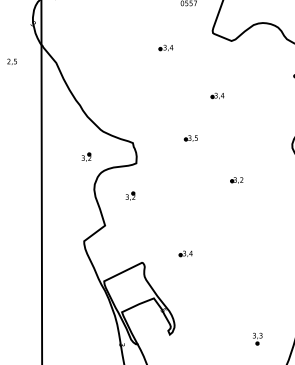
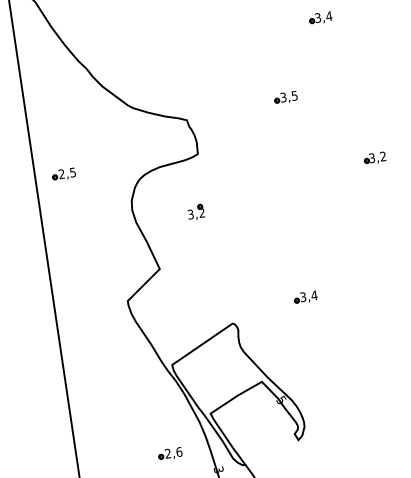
part: (86, 156) -> (110, 154), removed
part: (58, 163) -> (64, 174), added
part: (95, 331) -> (169, 453), added

